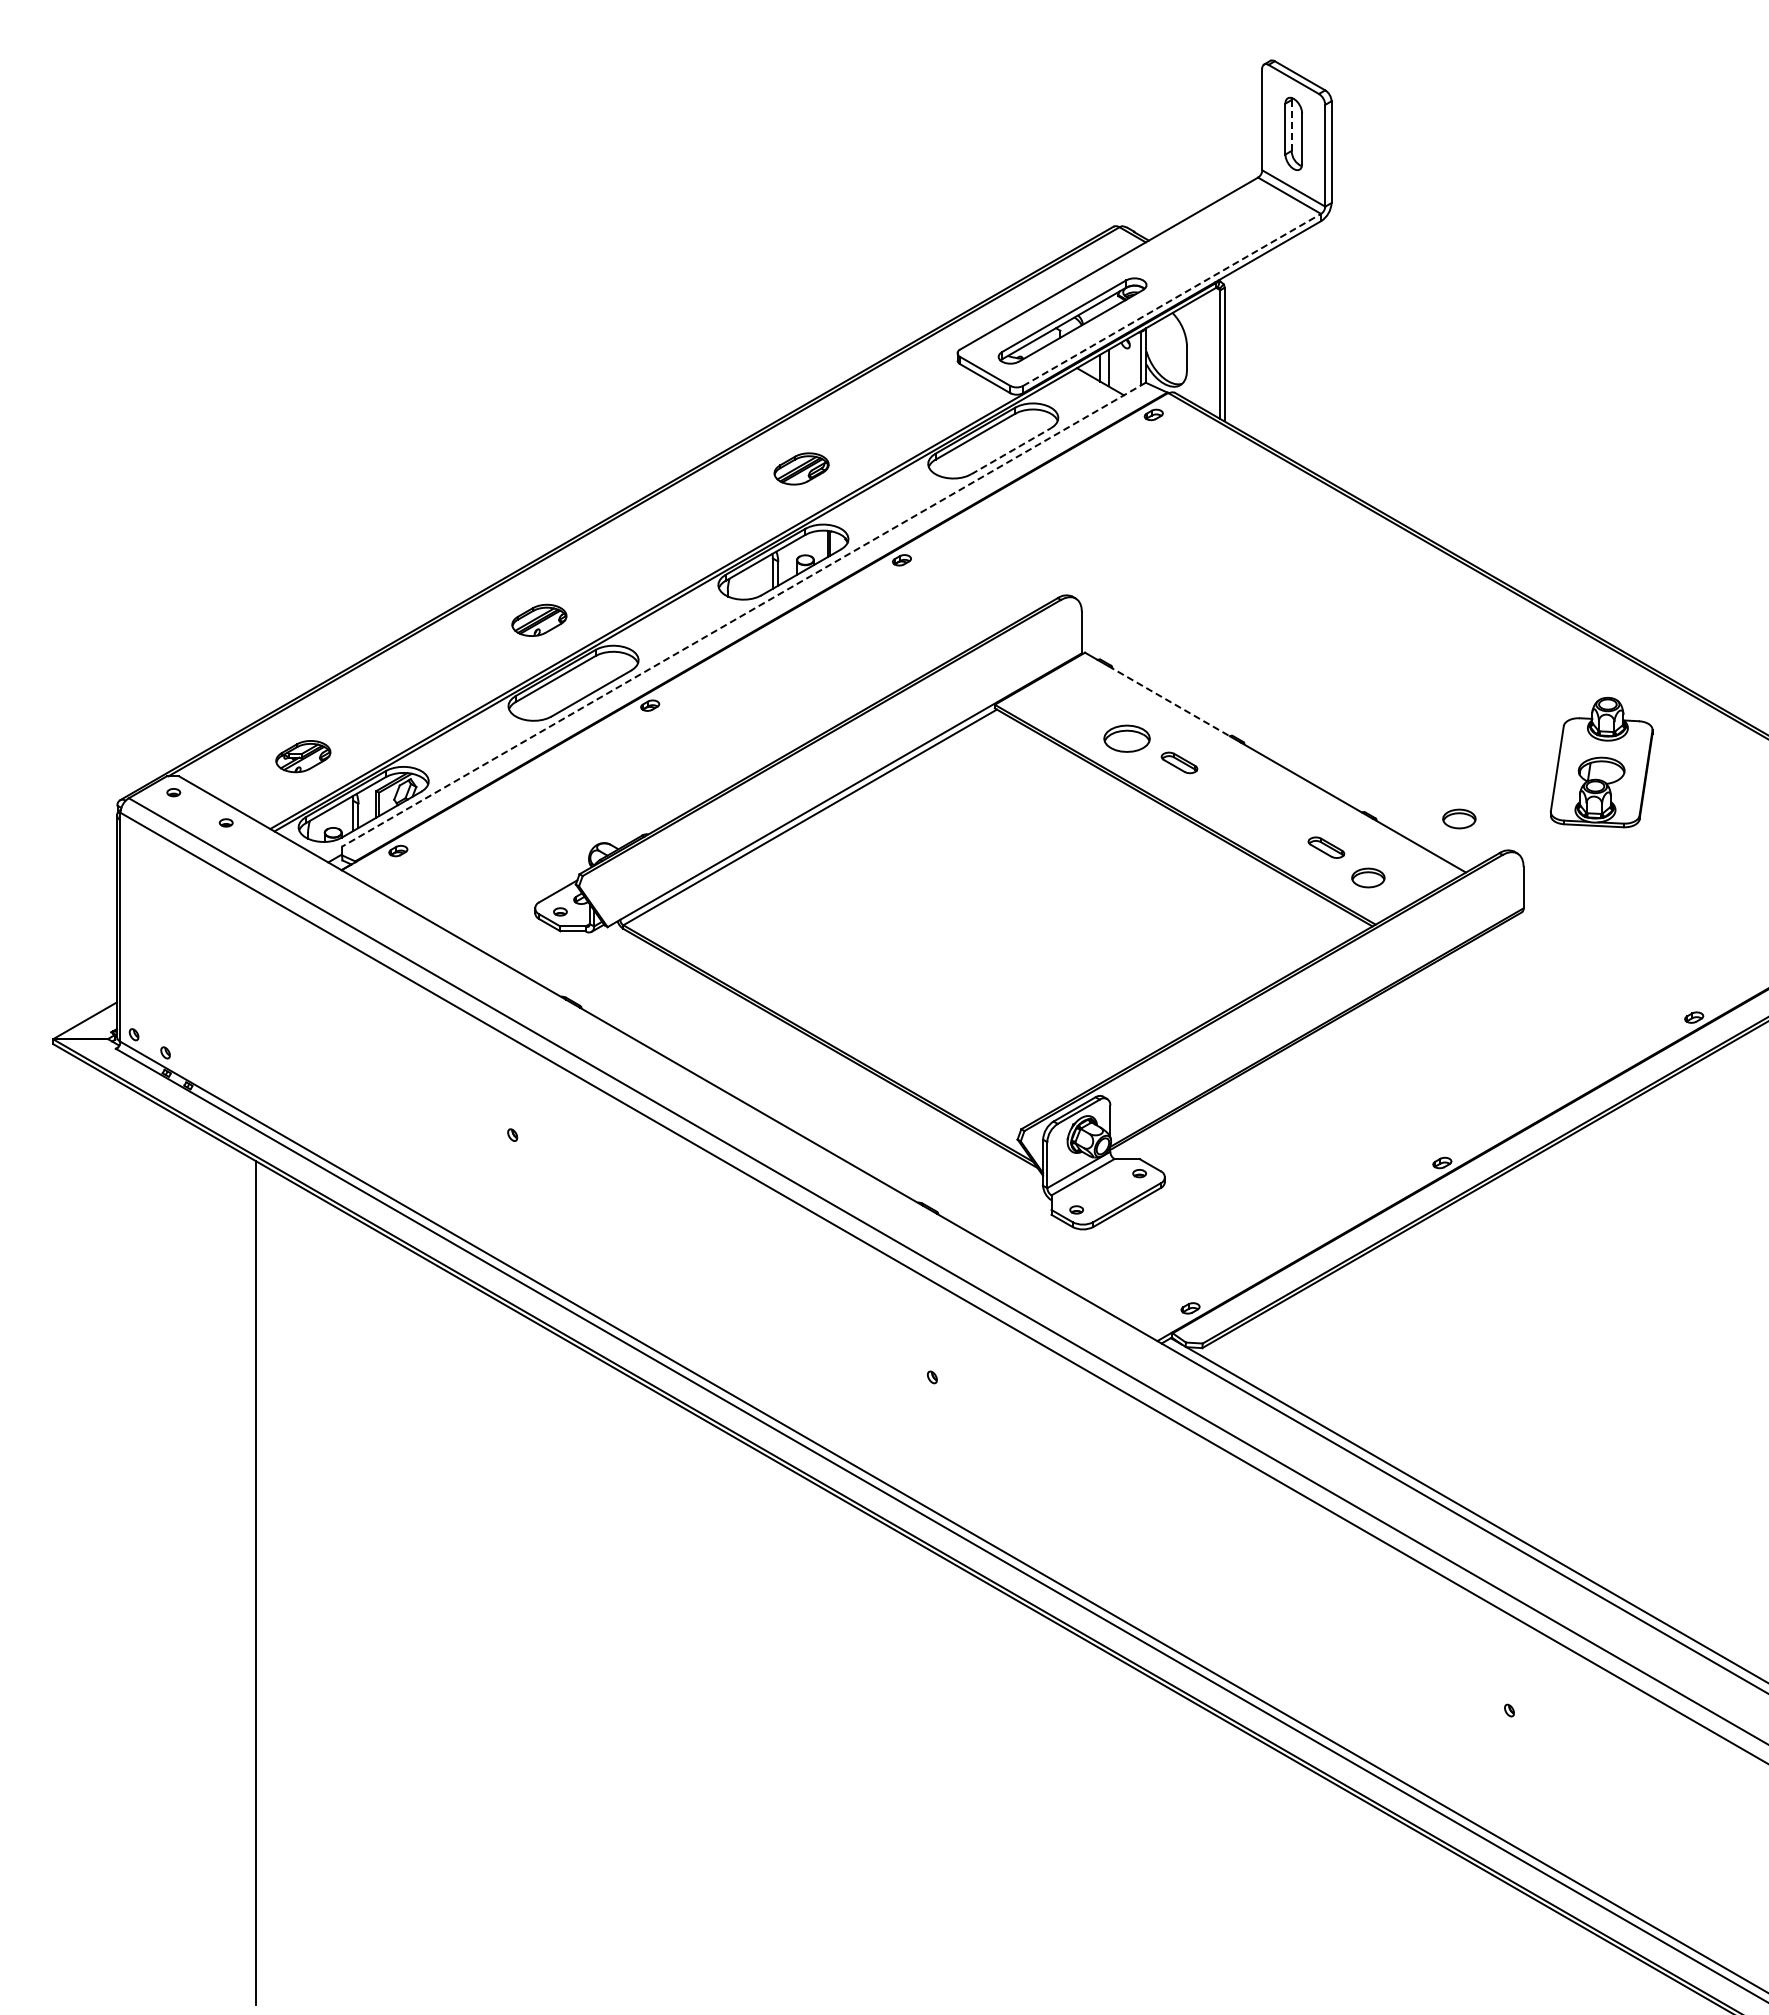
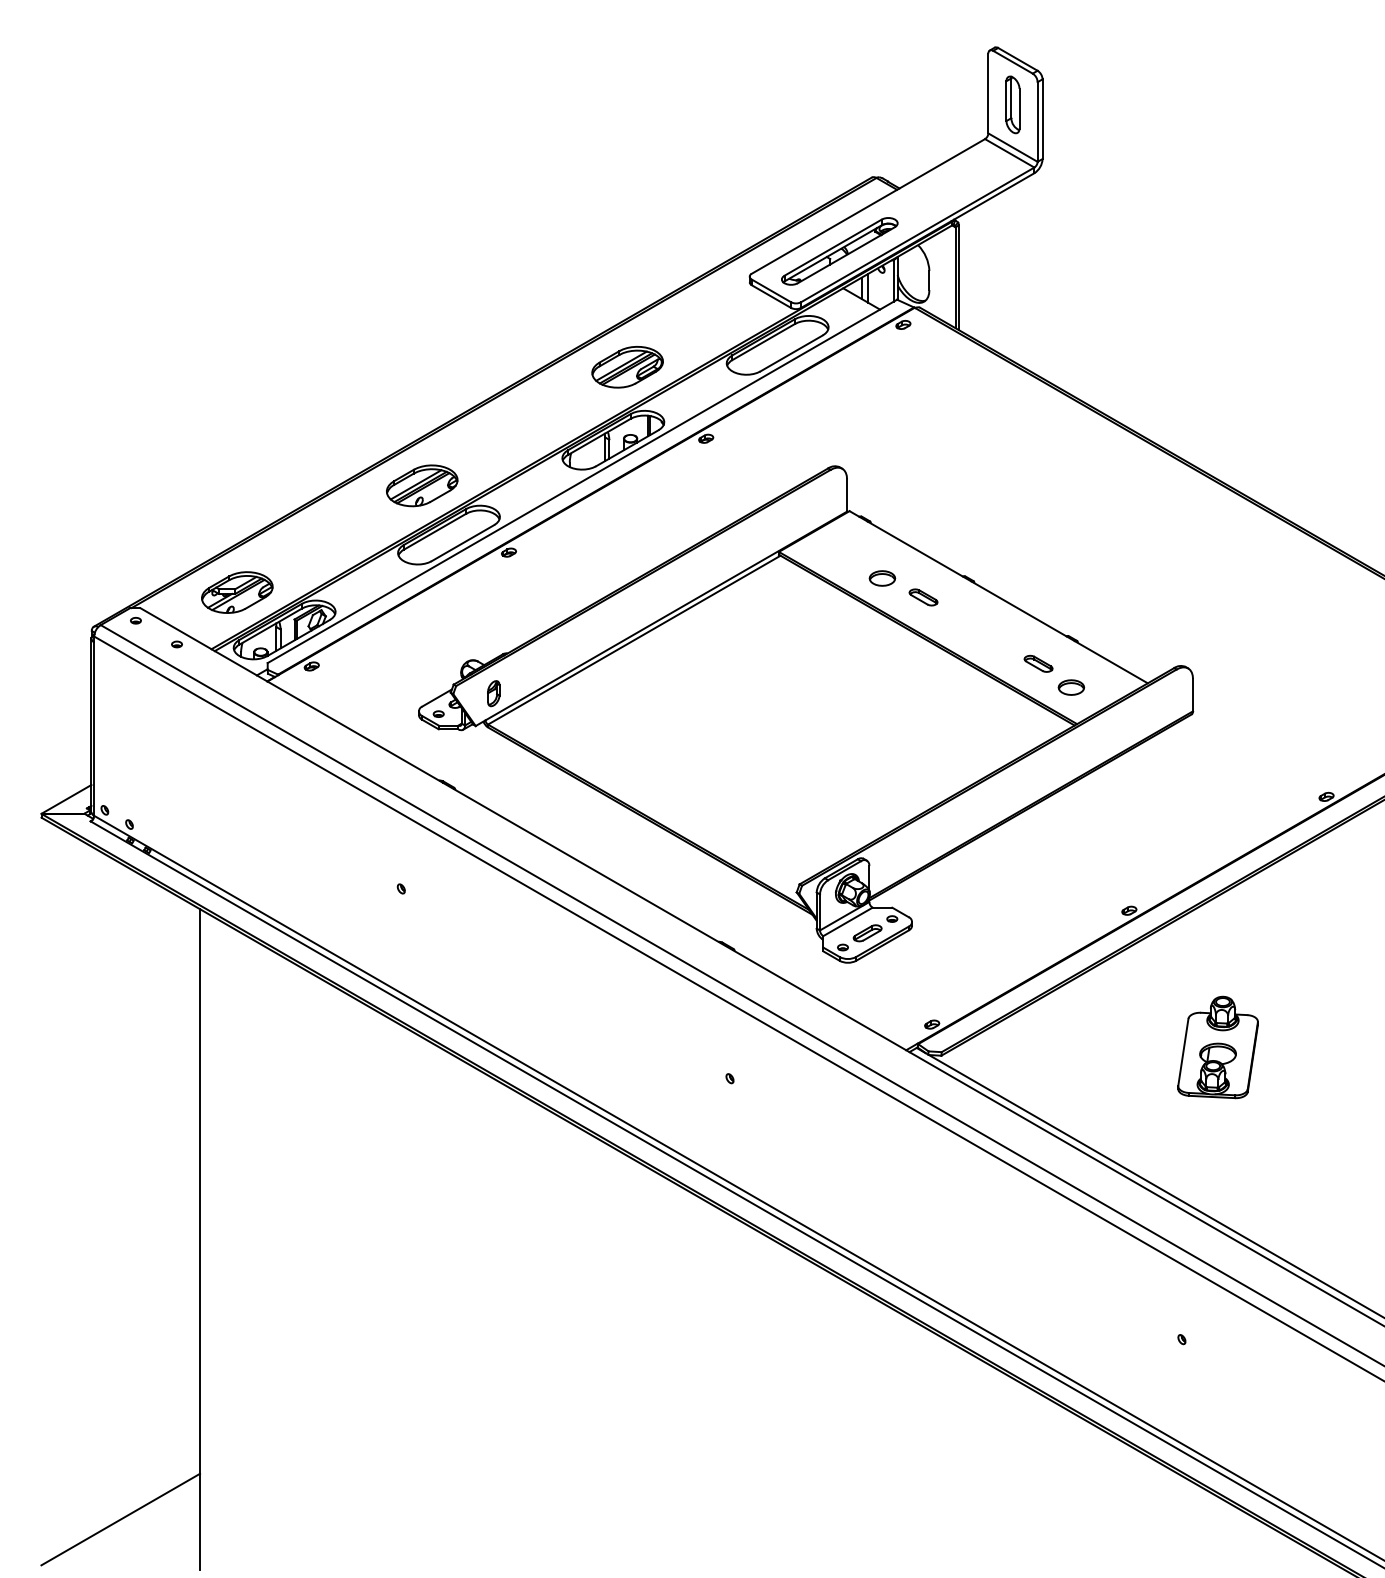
line: (1291, 125) -> (1011, 98), dashed -> solid
line: (1172, 299) -> (918, 234), dashed -> solid
line: (1011, 451) -> (791, 353), dashed -> solid
part: (801, 468) -> (627, 366), size x1.67
line: (743, 614) -> (582, 481), dashed -> solid
part: (539, 620) -> (422, 485), size x1.67
line: (1169, 701) -> (915, 549), dashed -> solid
part: (1126, 738) -> (882, 578), size x0.71
part: (303, 756) -> (237, 592), size x1.67
part: (1601, 762) -> (1217, 1047), moved
part: (1459, 818) -> (1142, 640), removed
part: (630, 885) -> (493, 693), added
part: (1107, 1191) -> (867, 933), added
line: (154, 1939) -> (120, 1518), added

